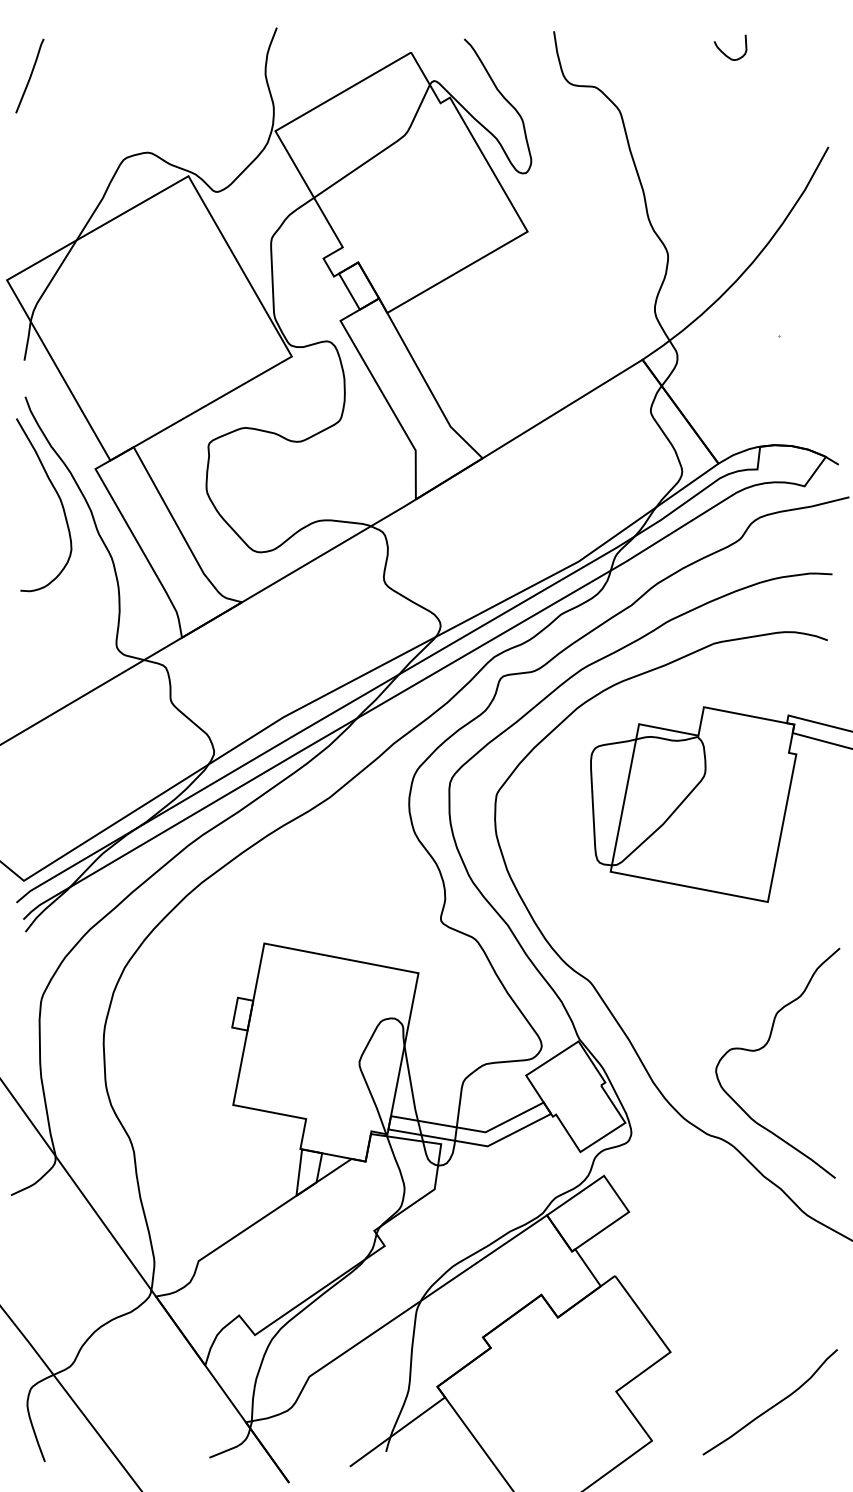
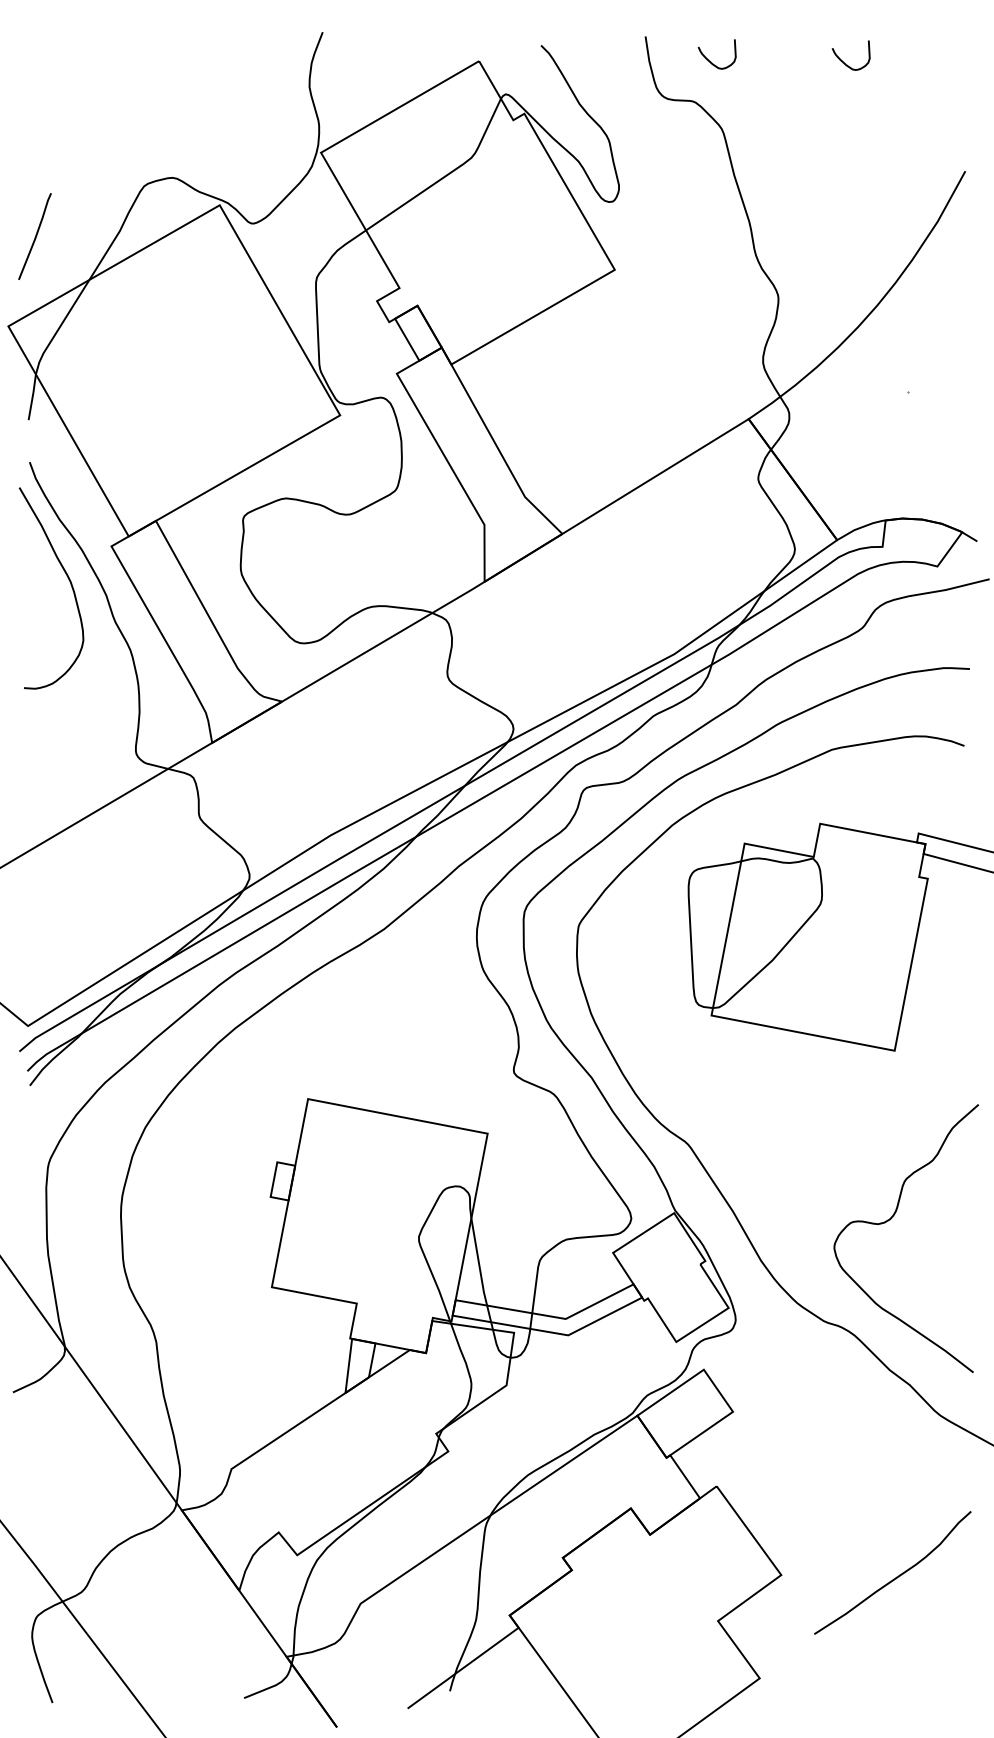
curve: (609, 51) -> (710, 59), added
line: (30, 75) -> (35, 235), moved
curve: (771, 1406) -> (894, 1577), moved

